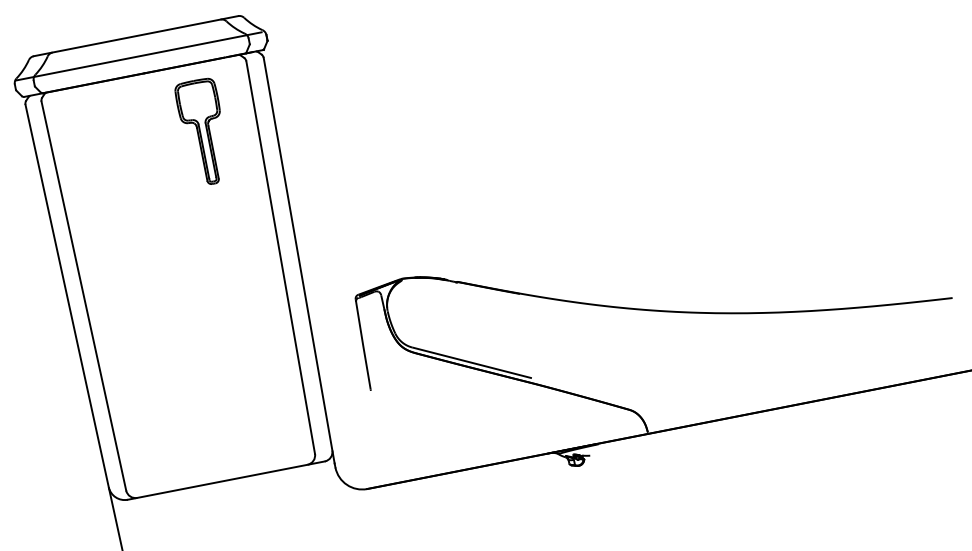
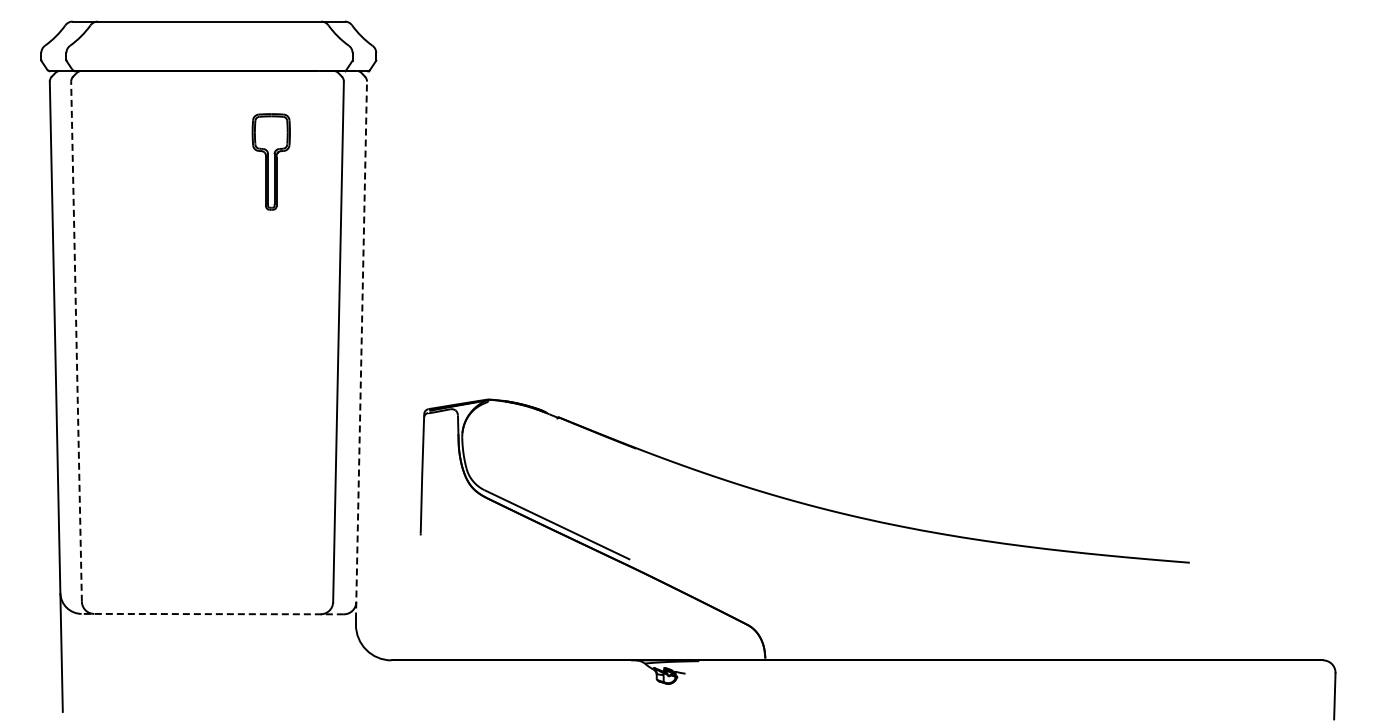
line: (138, 56) -> (206, 48), removed
part: (203, 132) -> (270, 161), size x0.7
line: (299, 259) -> (361, 349), solid -> dashed
line: (83, 295) -> (76, 341), solid -> dashed
line: (226, 480) -> (212, 614), solid -> dashed

